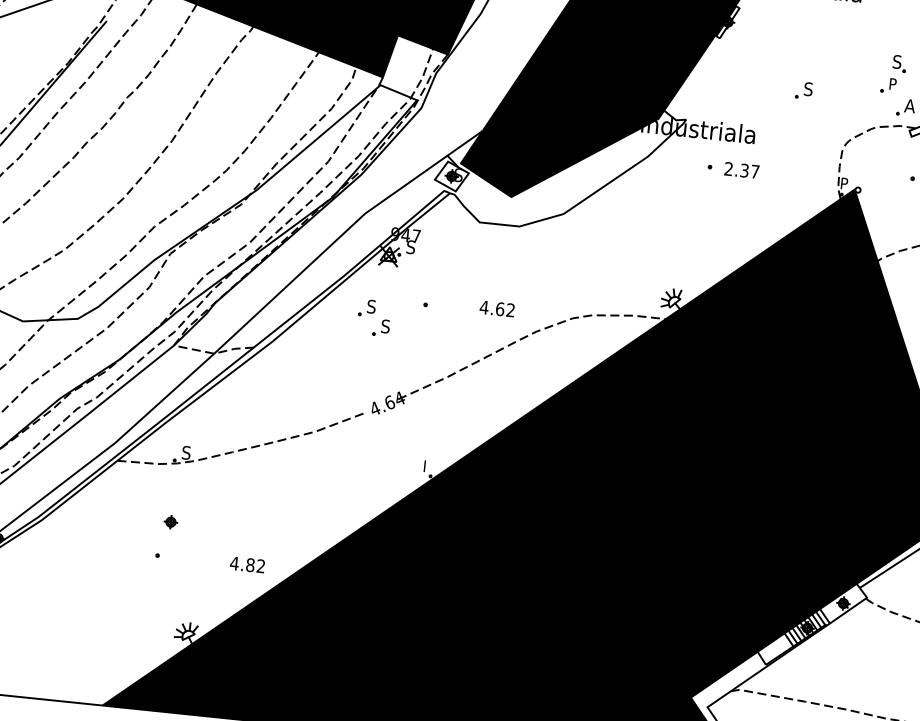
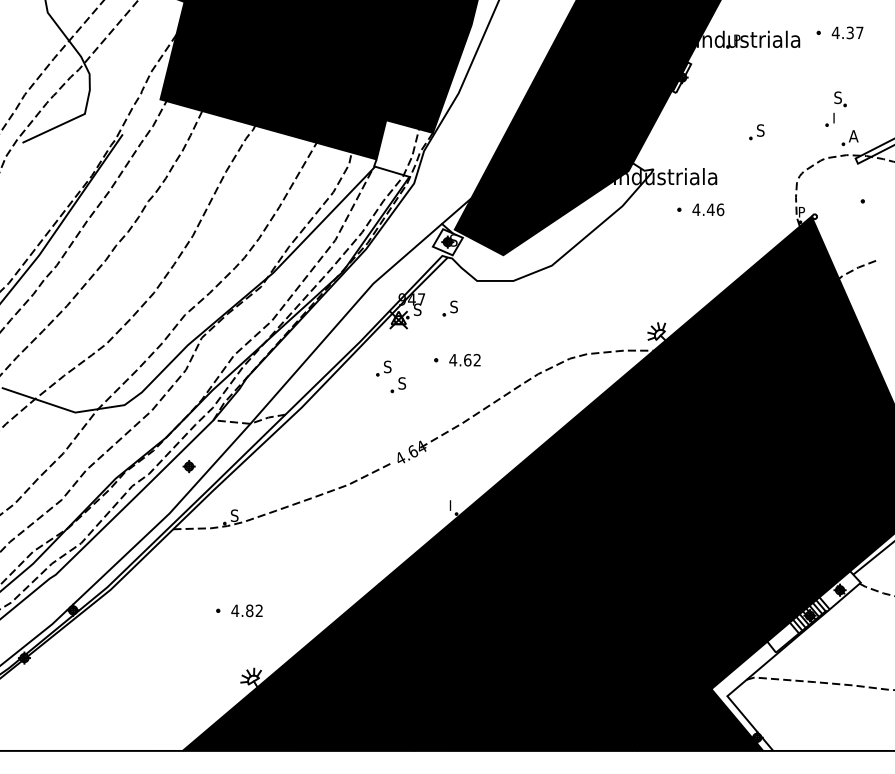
text: (893, 81) -> (836, 115), P -> I
text: (742, 170) -> (708, 209), 2.37 -> 4.46
part: (446, 249) -> (449, 308), added
text: (496, 309) -> (464, 360), moved
part: (170, 522) -> (188, 466), moved
text: (246, 564) -> (246, 610), moved

